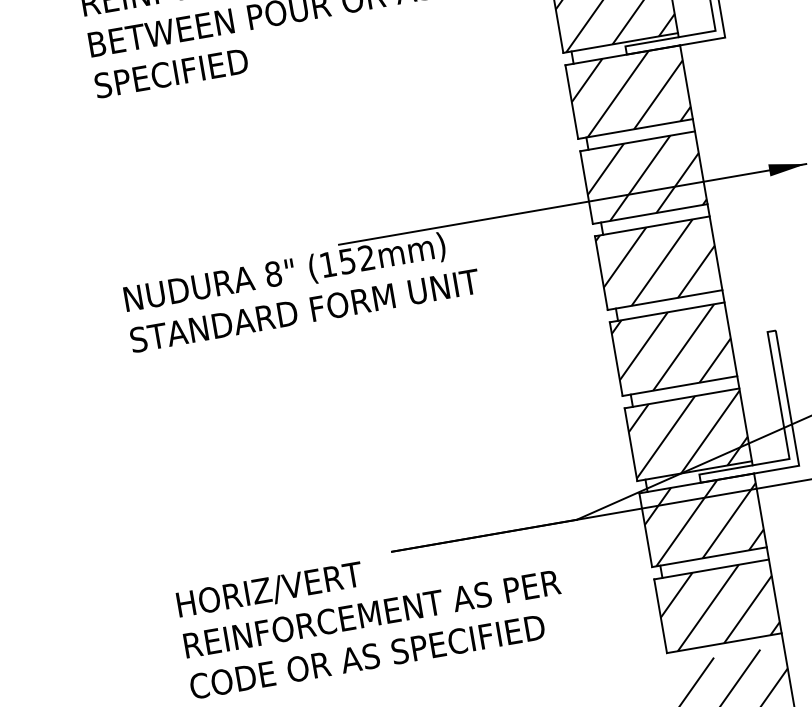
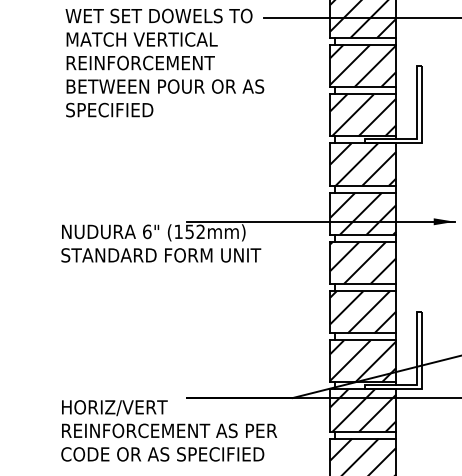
text: (273, 273) -> (147, 231), 8" -> 6"

